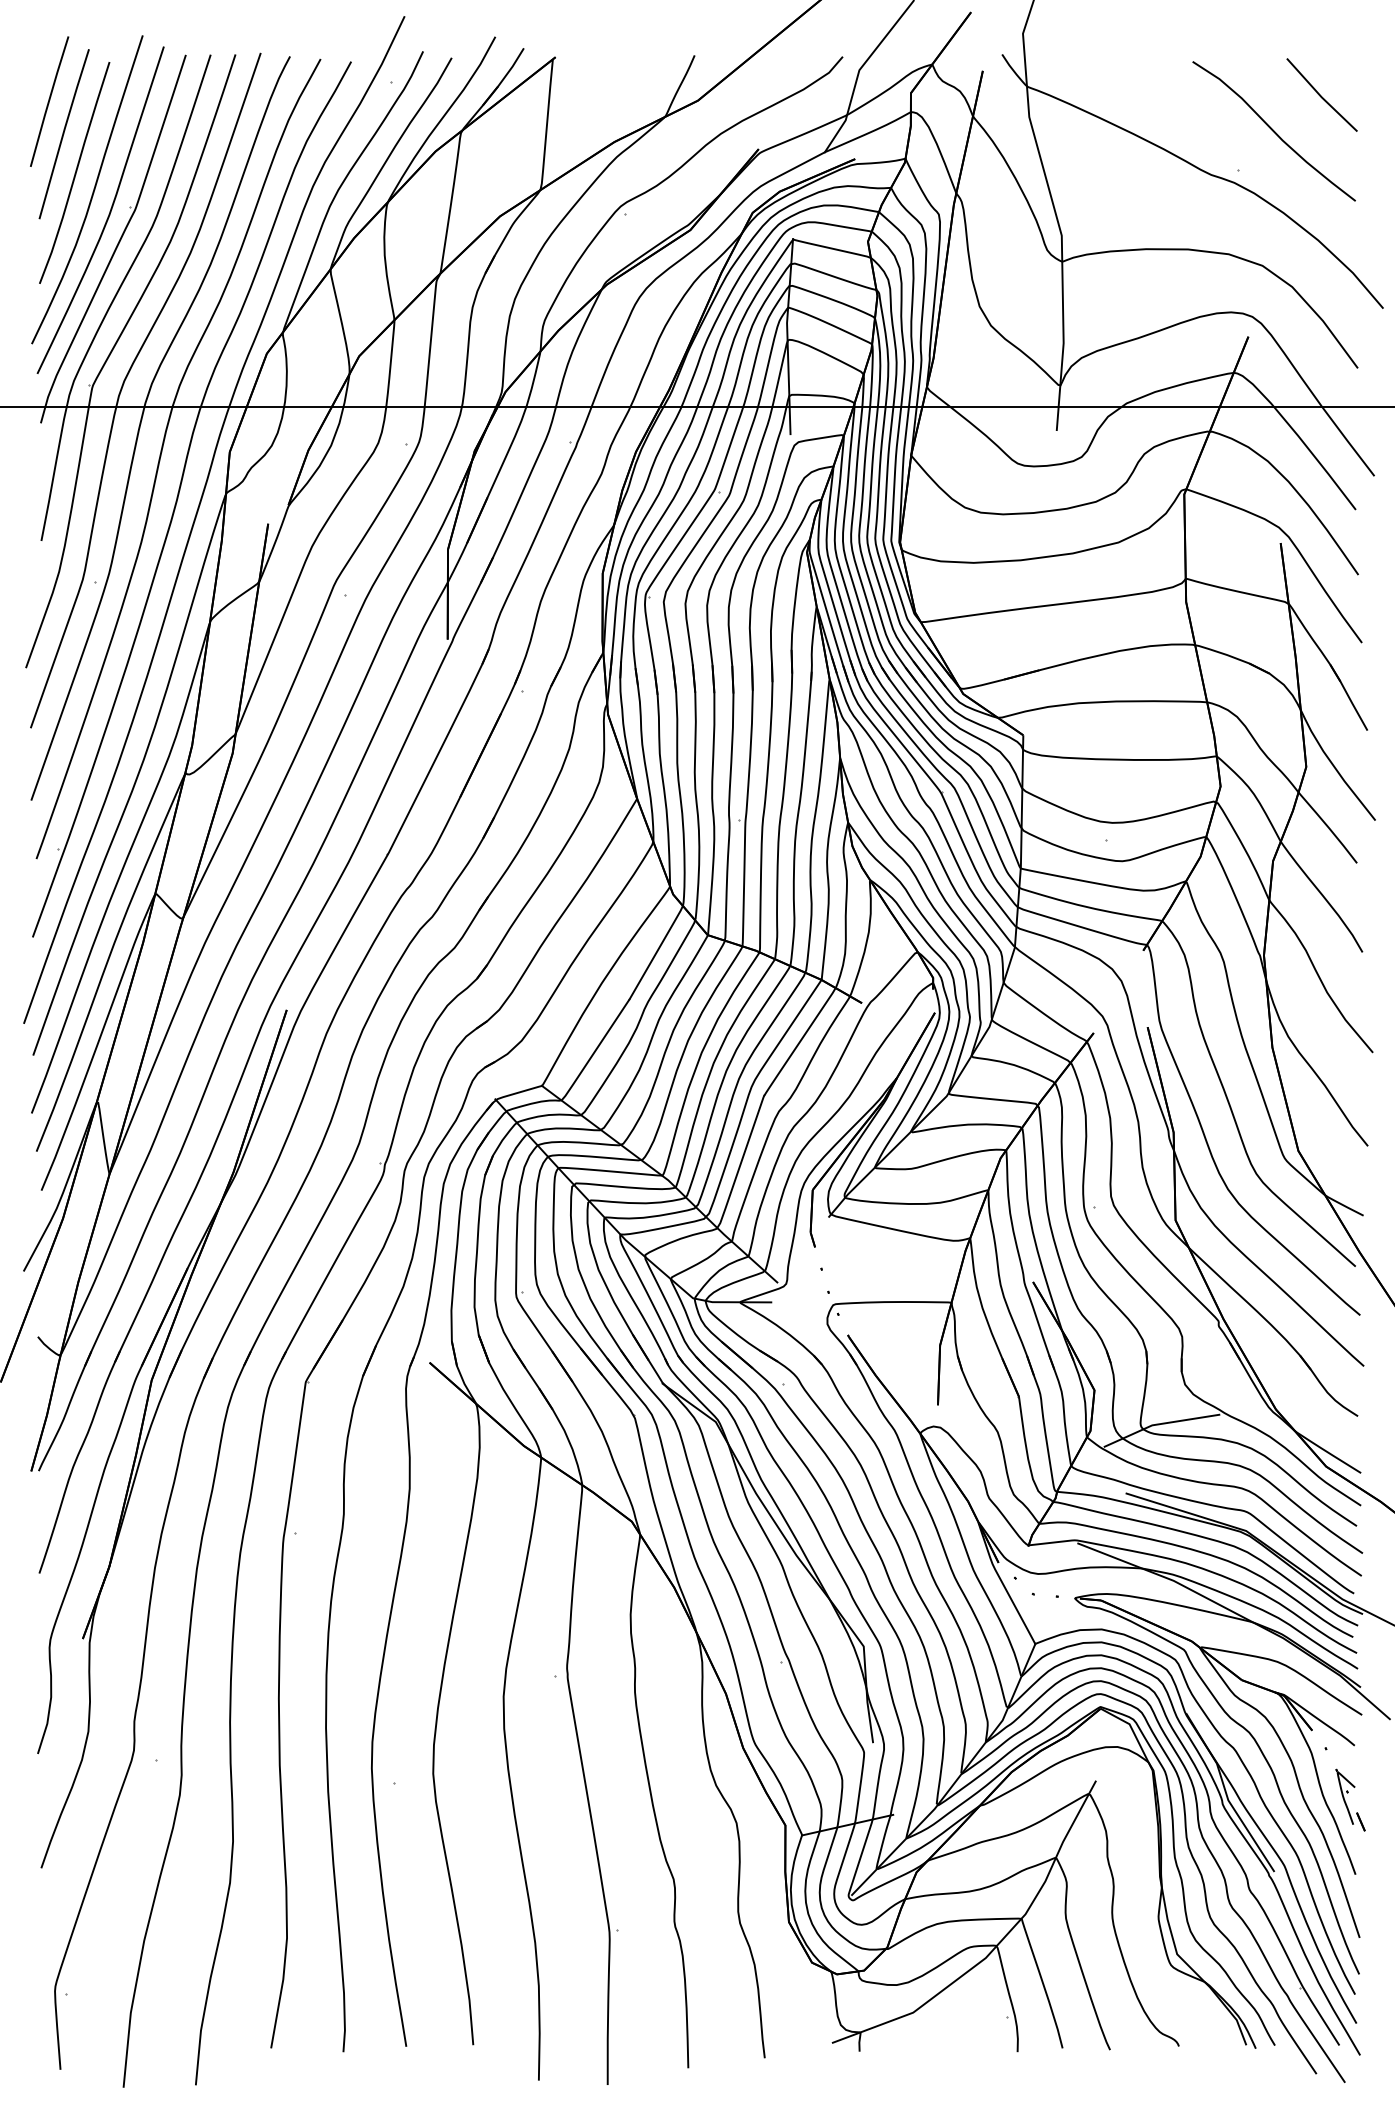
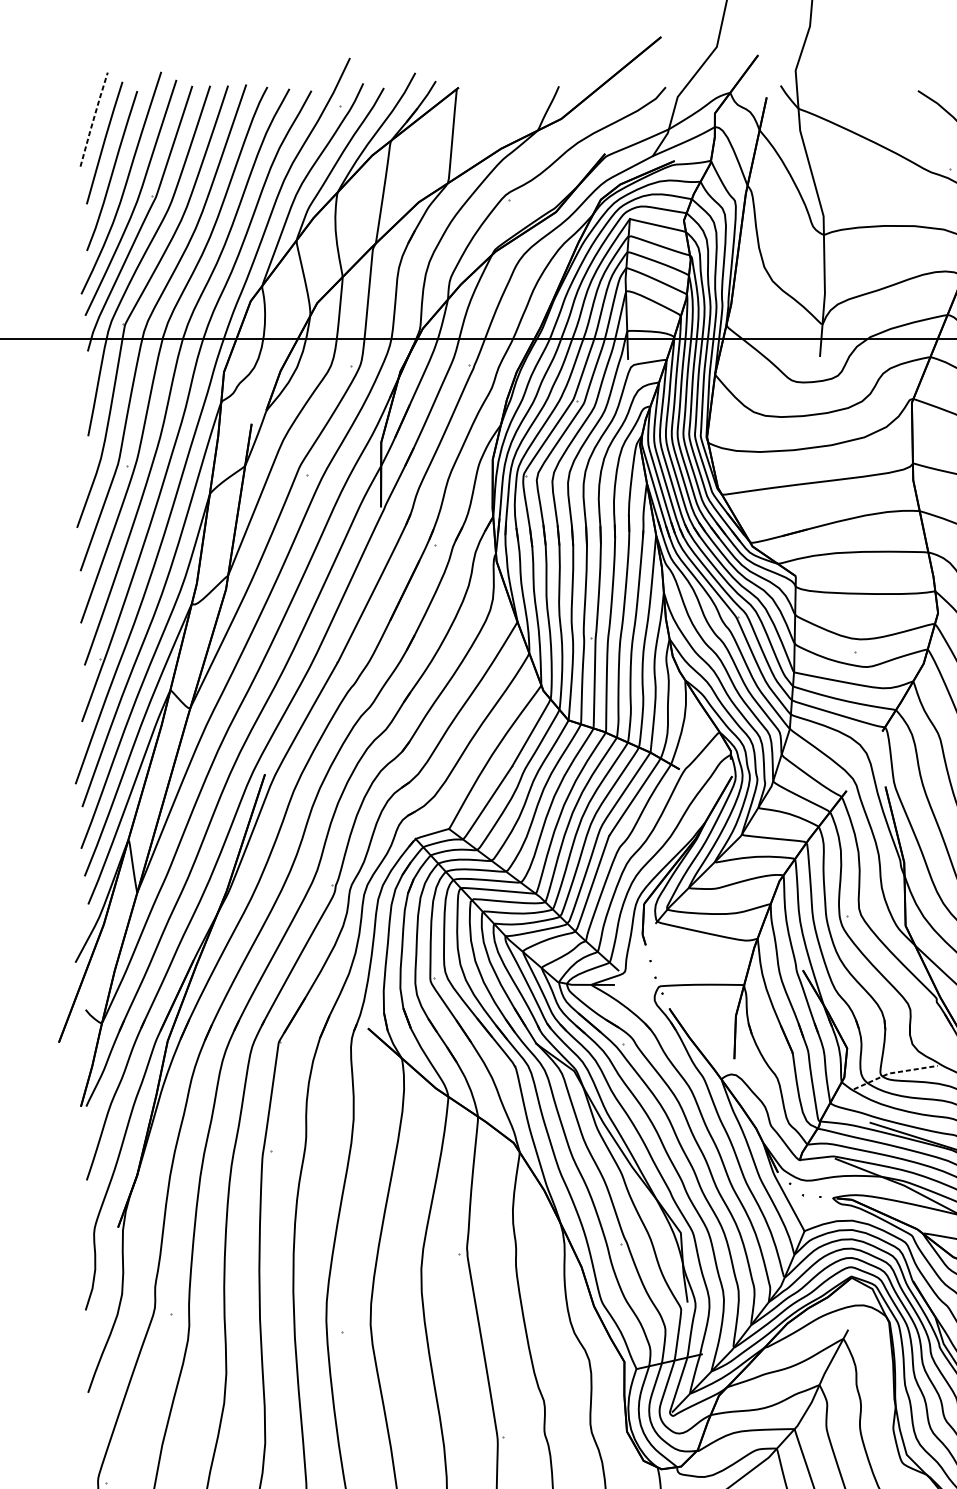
line: (49, 100) -> (94, 118), solid -> dashed
line: (1159, 1424) -> (894, 1072), solid -> dashed

